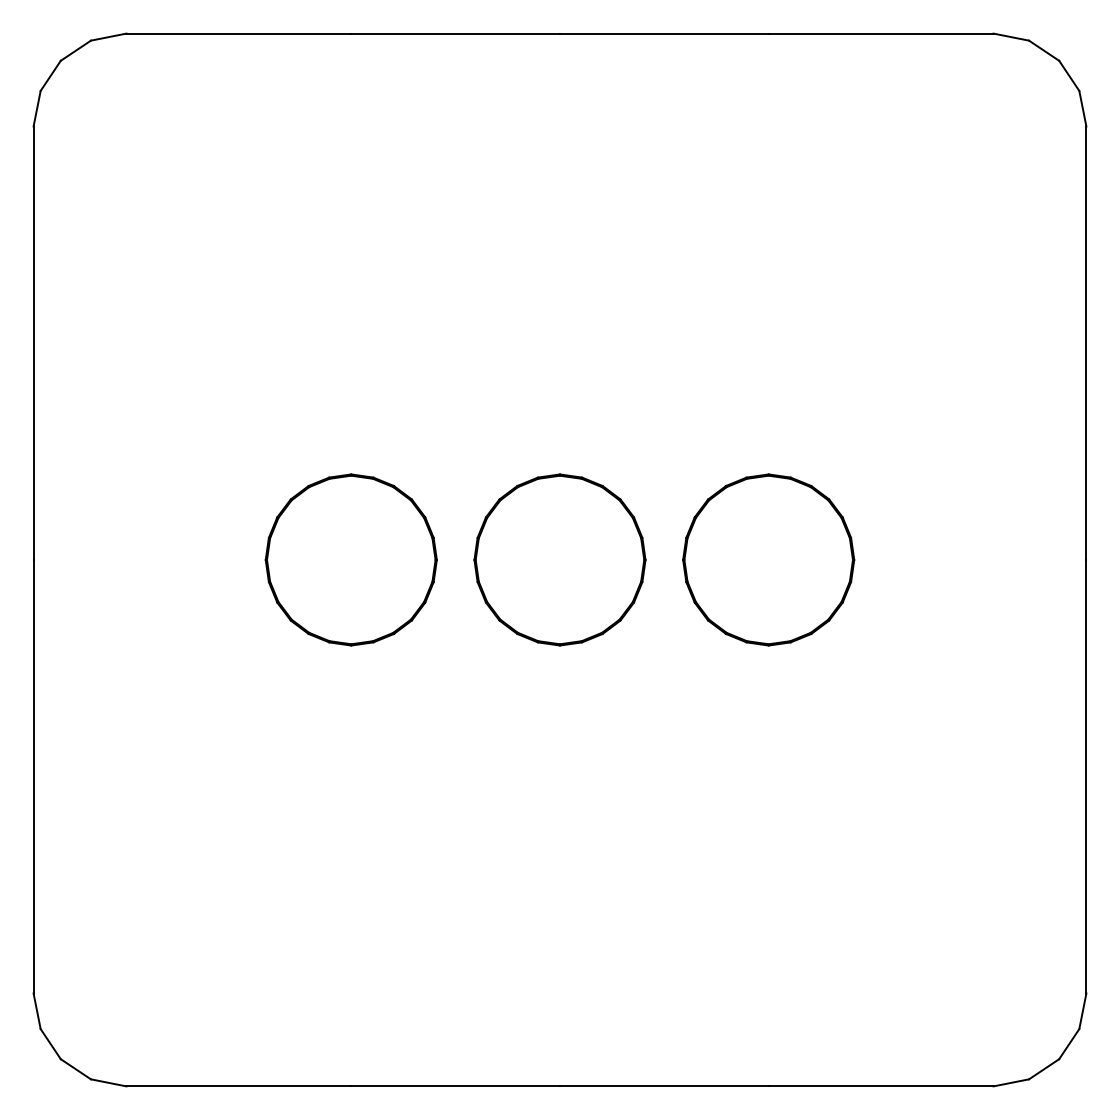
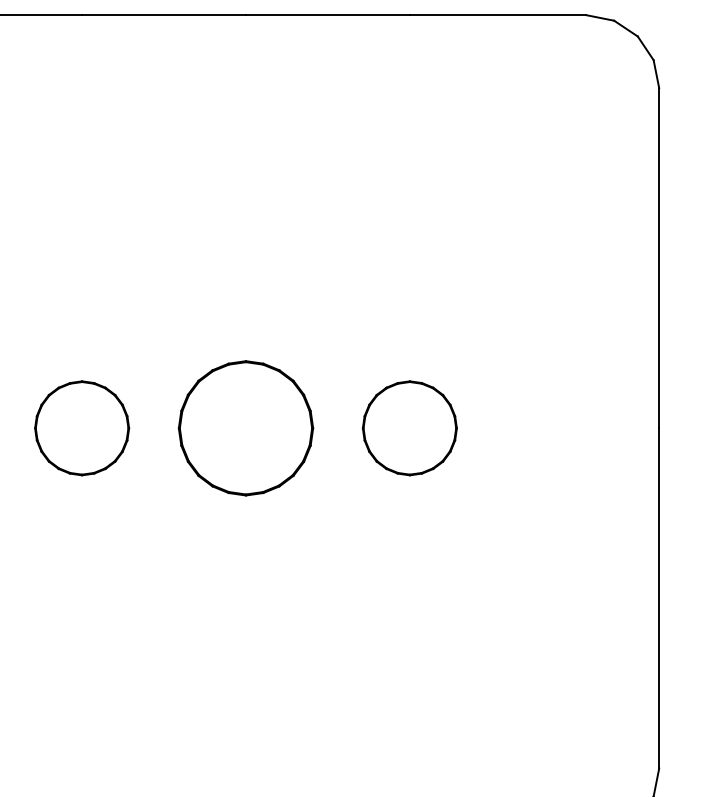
part: (350, 559) -> (81, 427), size x0.7
part: (768, 559) -> (409, 427), size x0.7

